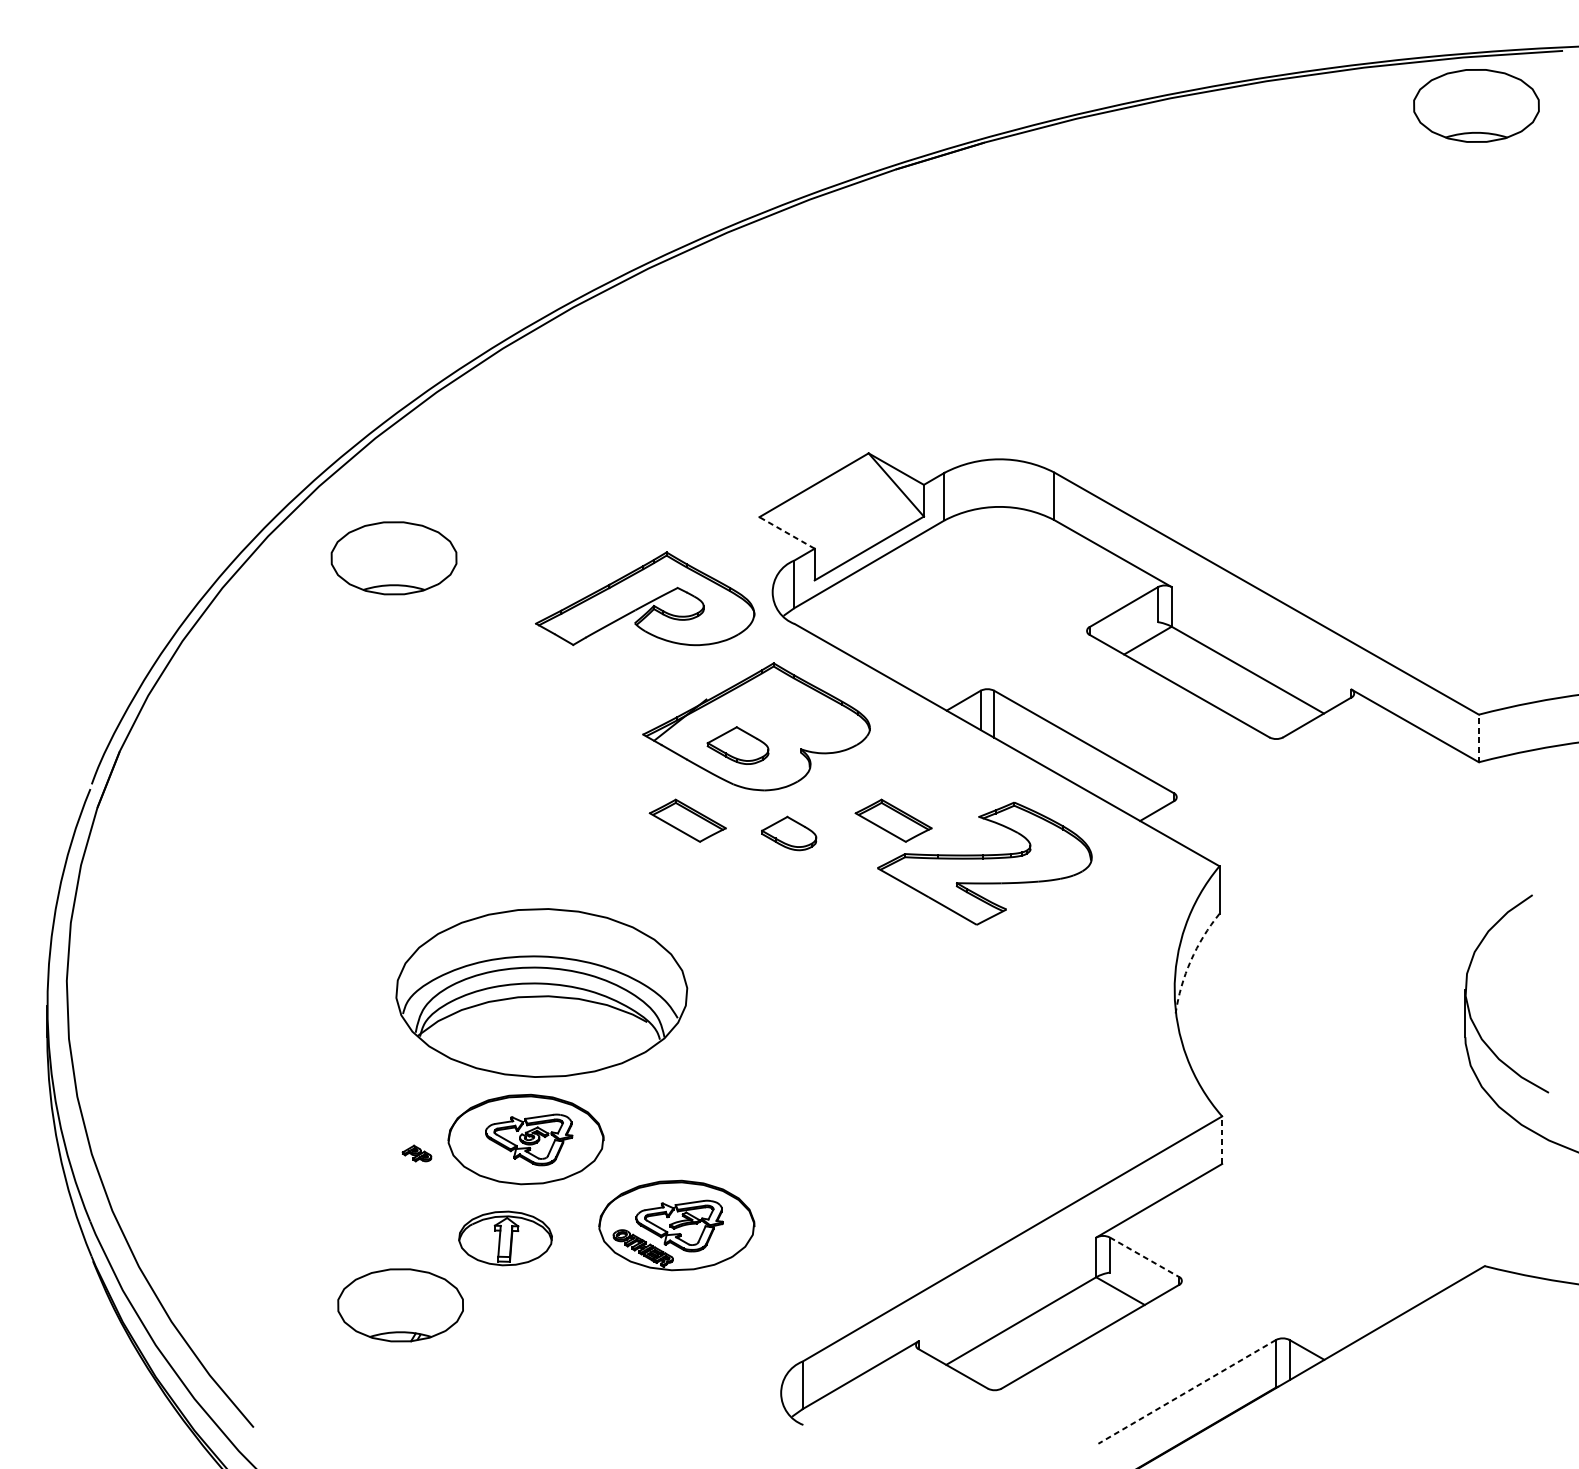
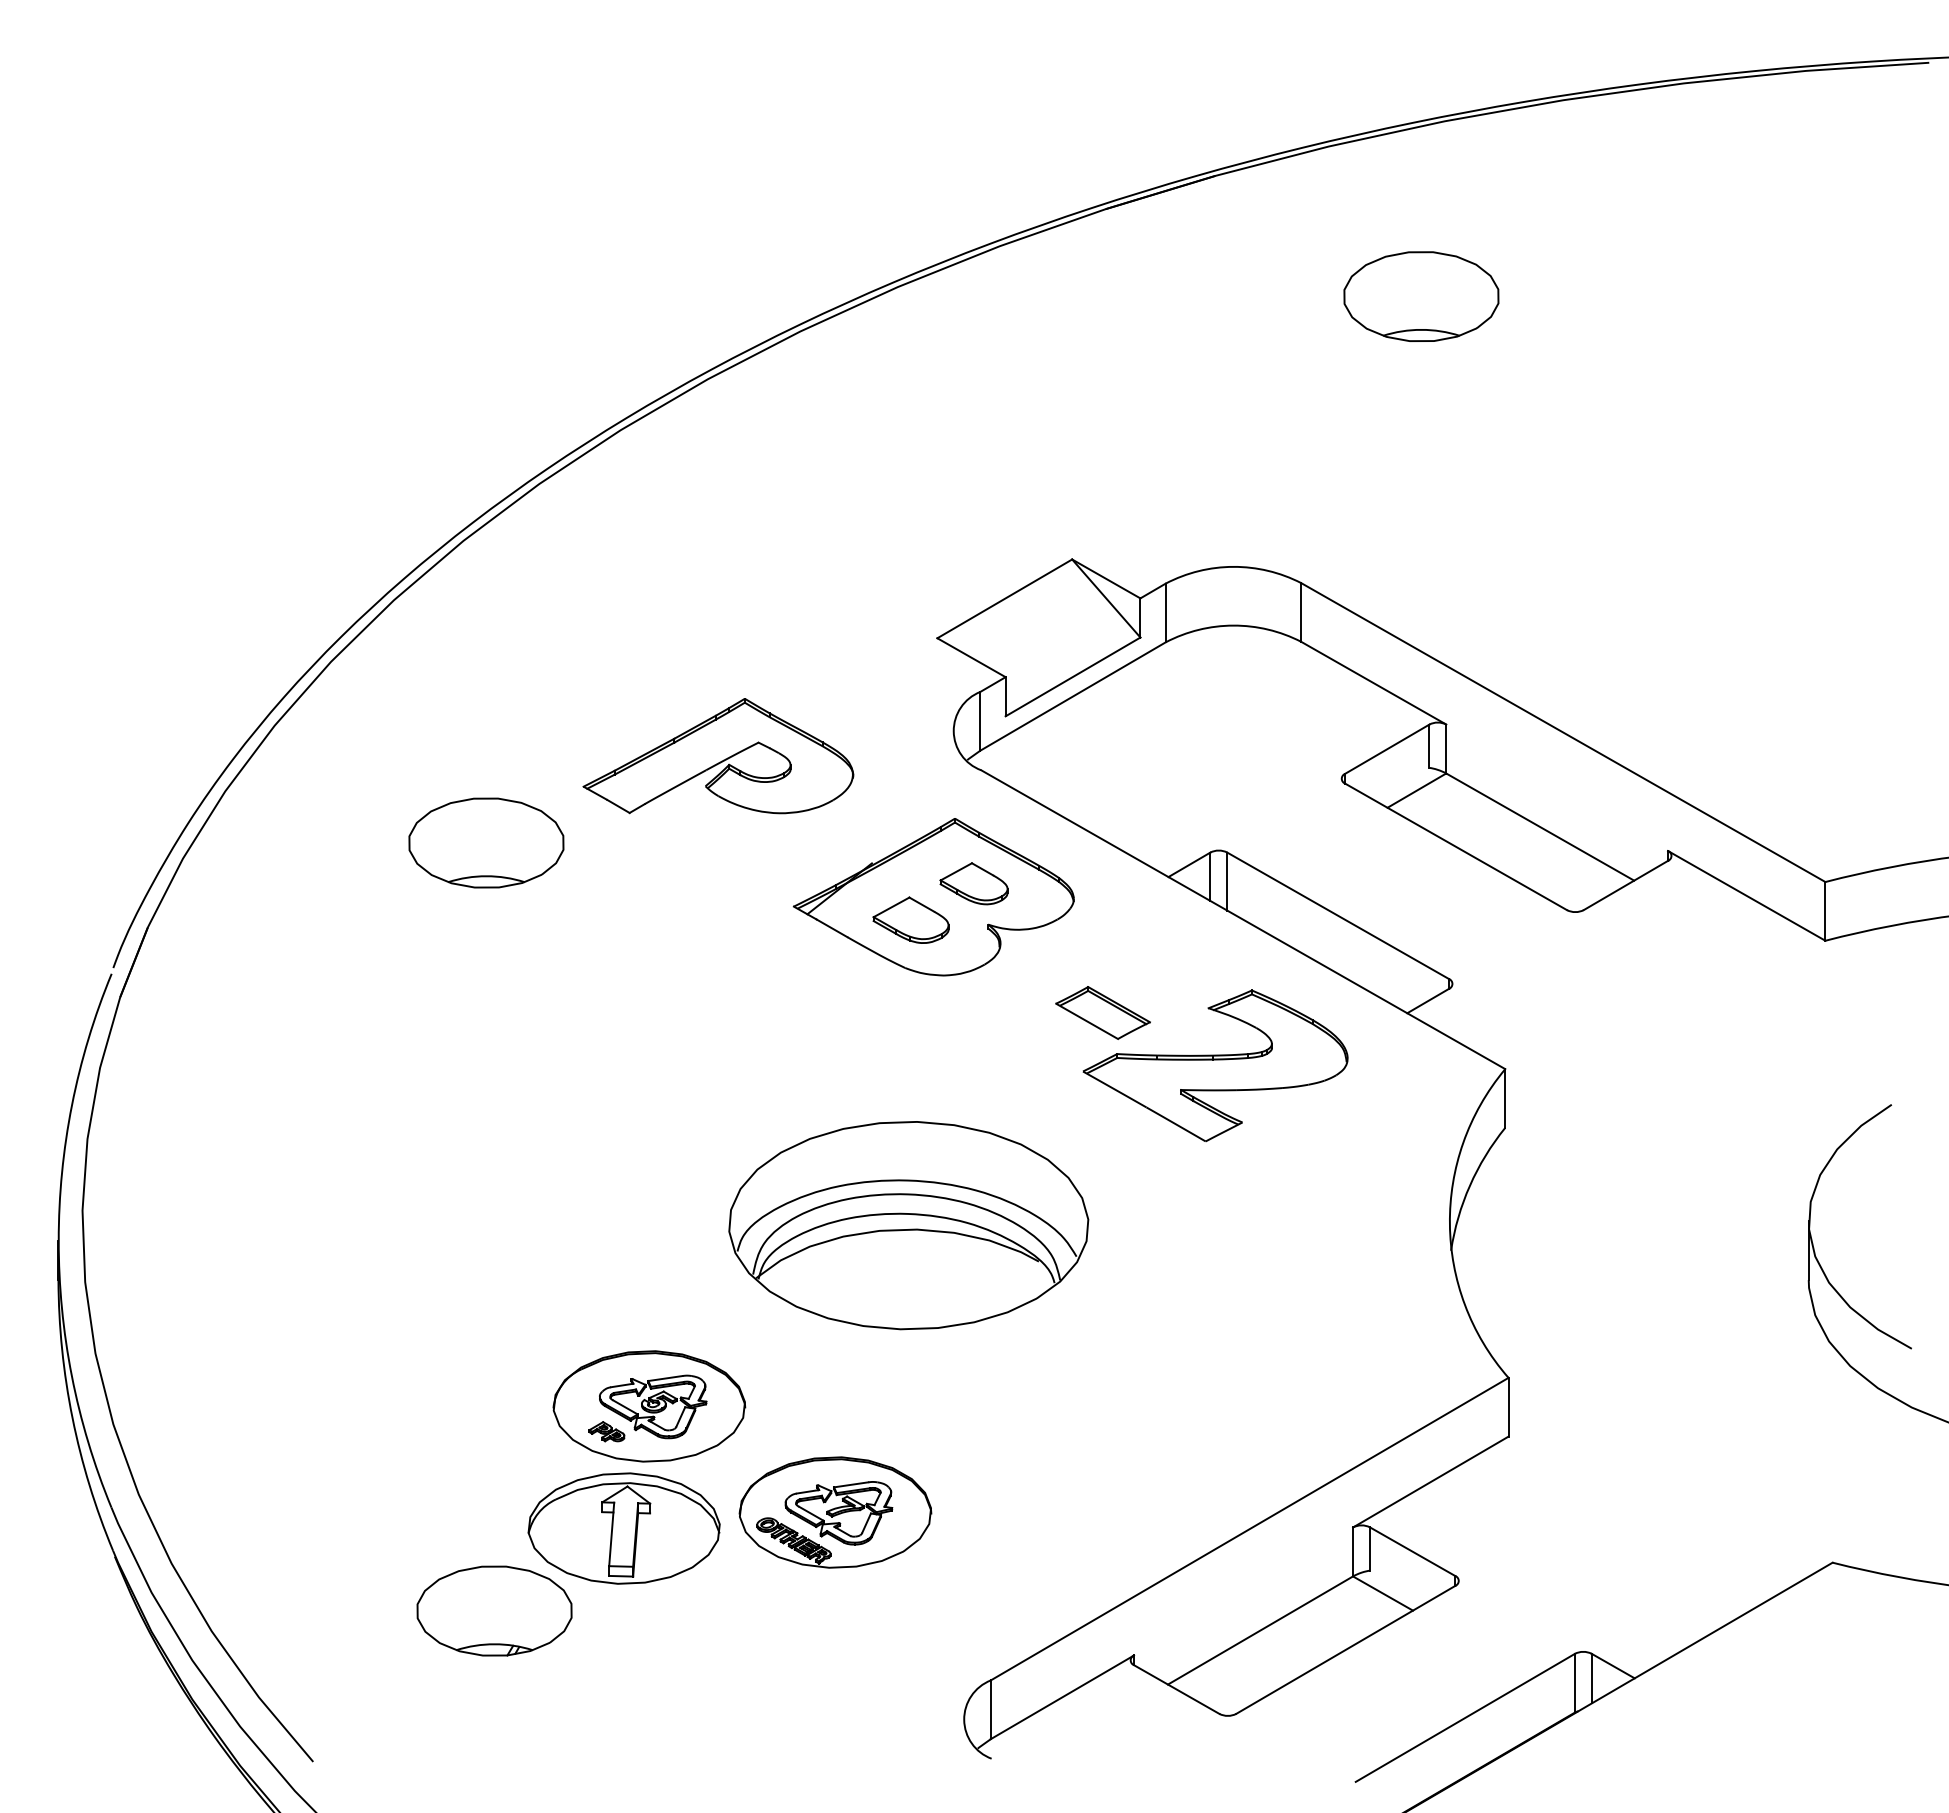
part: (1476, 105) -> (1421, 296), moved
line: (787, 532) -> (971, 657), dashed -> solid
part: (394, 557) -> (486, 842), moved
part: (645, 599) -> (718, 756), moved
line: (1478, 737) -> (1825, 910), dashed -> solid
part: (687, 820) -> (848, 1012), removed
part: (788, 833) -> (973, 883), moved
arc: (1190, 960) -> (1469, 1185), dashed -> solid
part: (541, 992) -> (908, 1225), moved
line: (1222, 1139) -> (1508, 1406), dashed -> solid
part: (416, 1153) -> (606, 1431), moved
part: (505, 1238) -> (623, 1528), size x1.67
line: (1145, 1257) -> (1413, 1551), dashed -> solid
line: (1187, 1391) -> (1465, 1717), dashed -> solid

